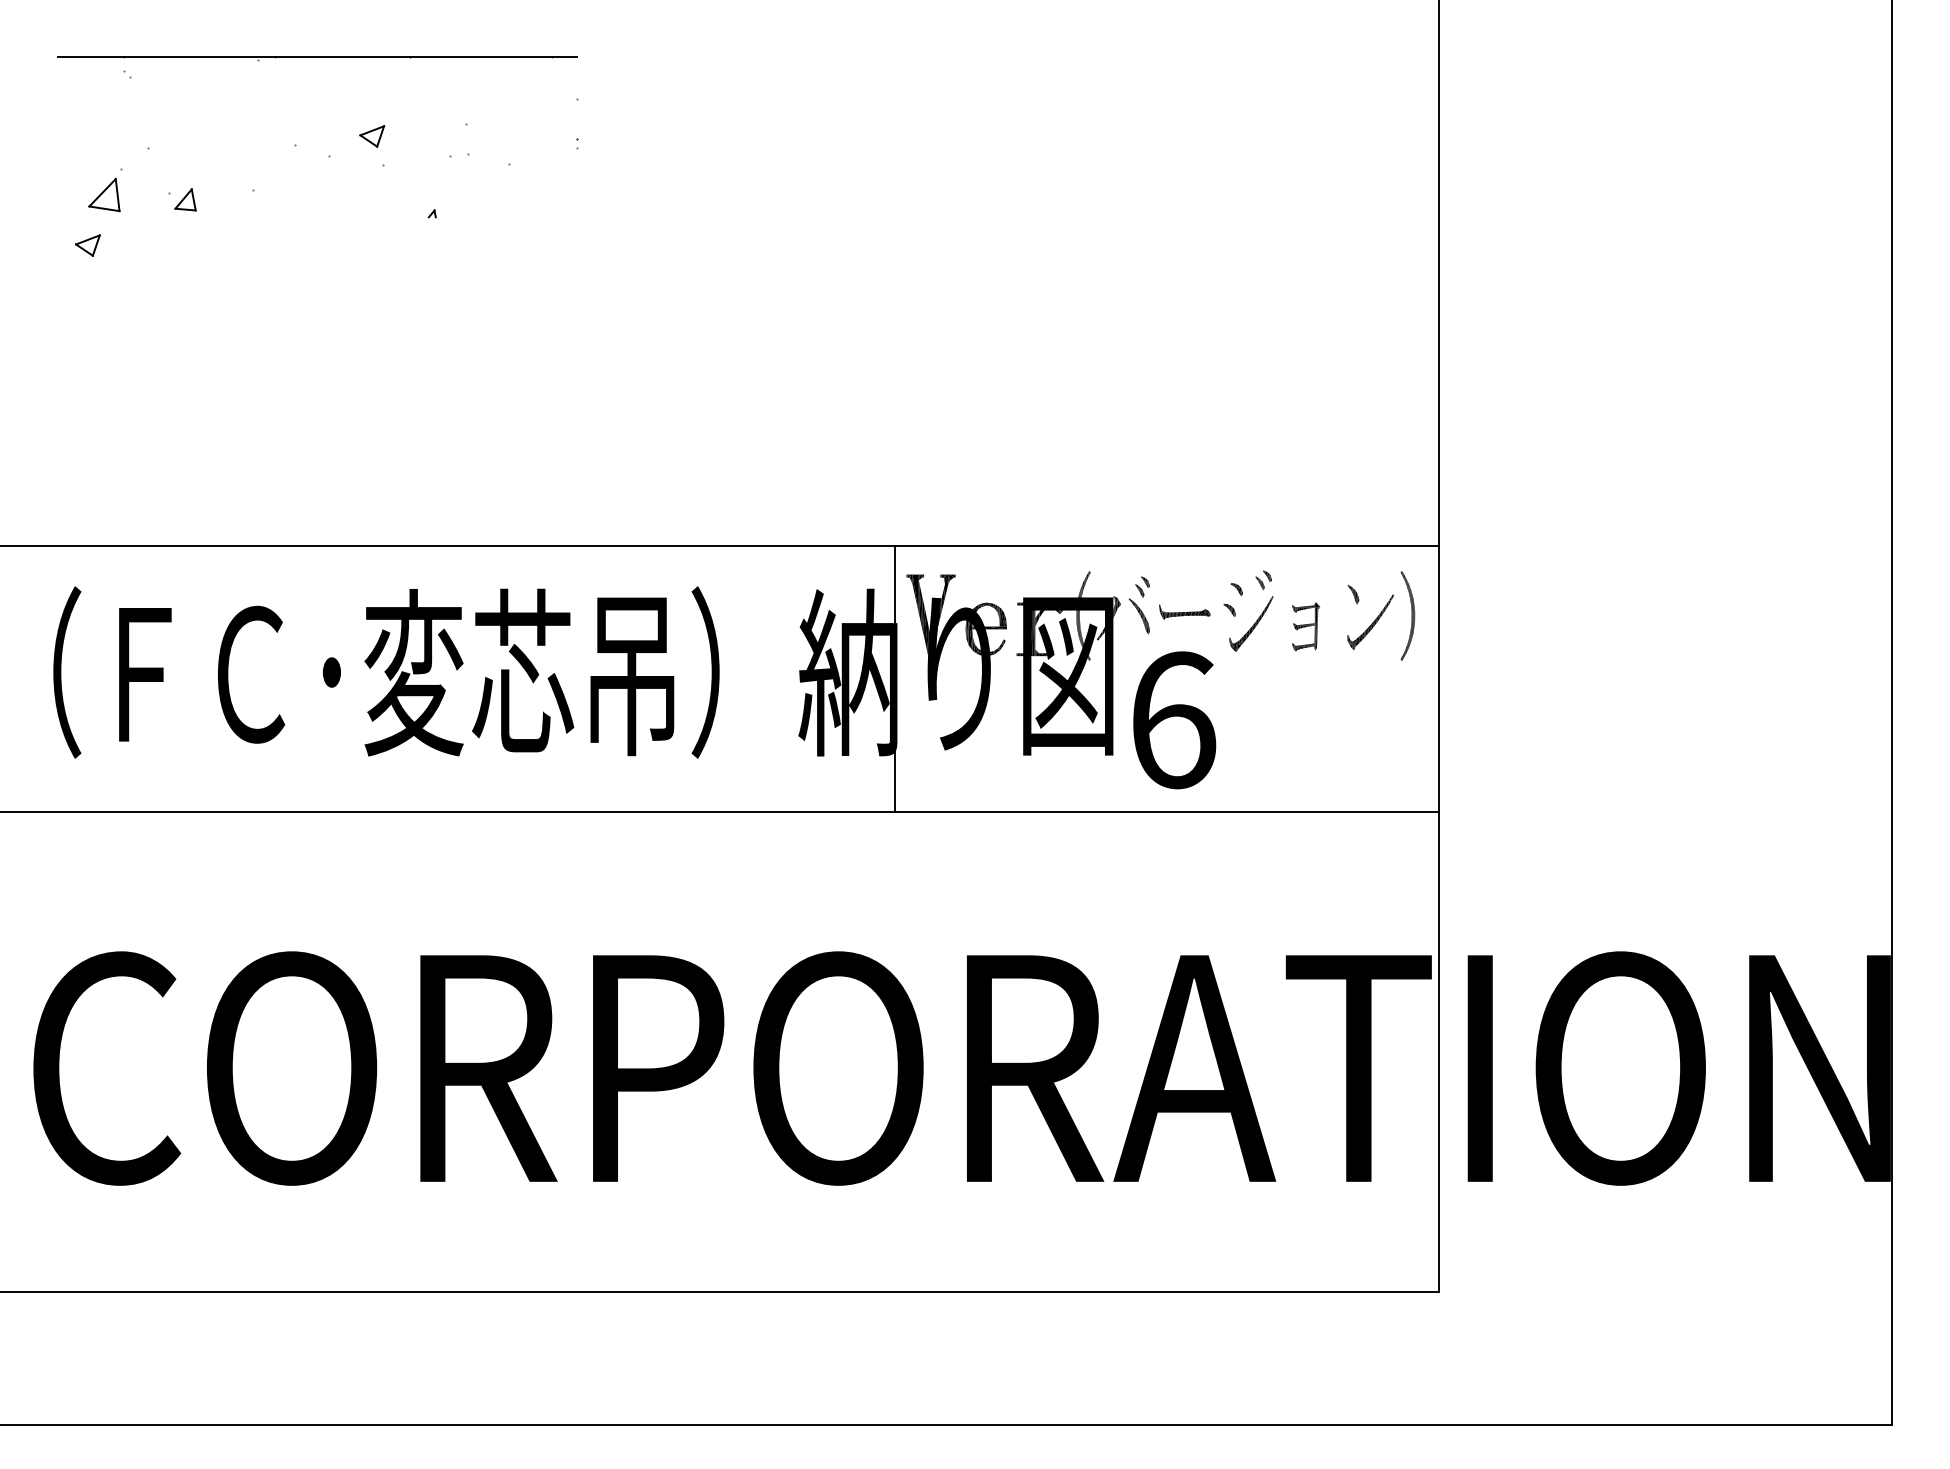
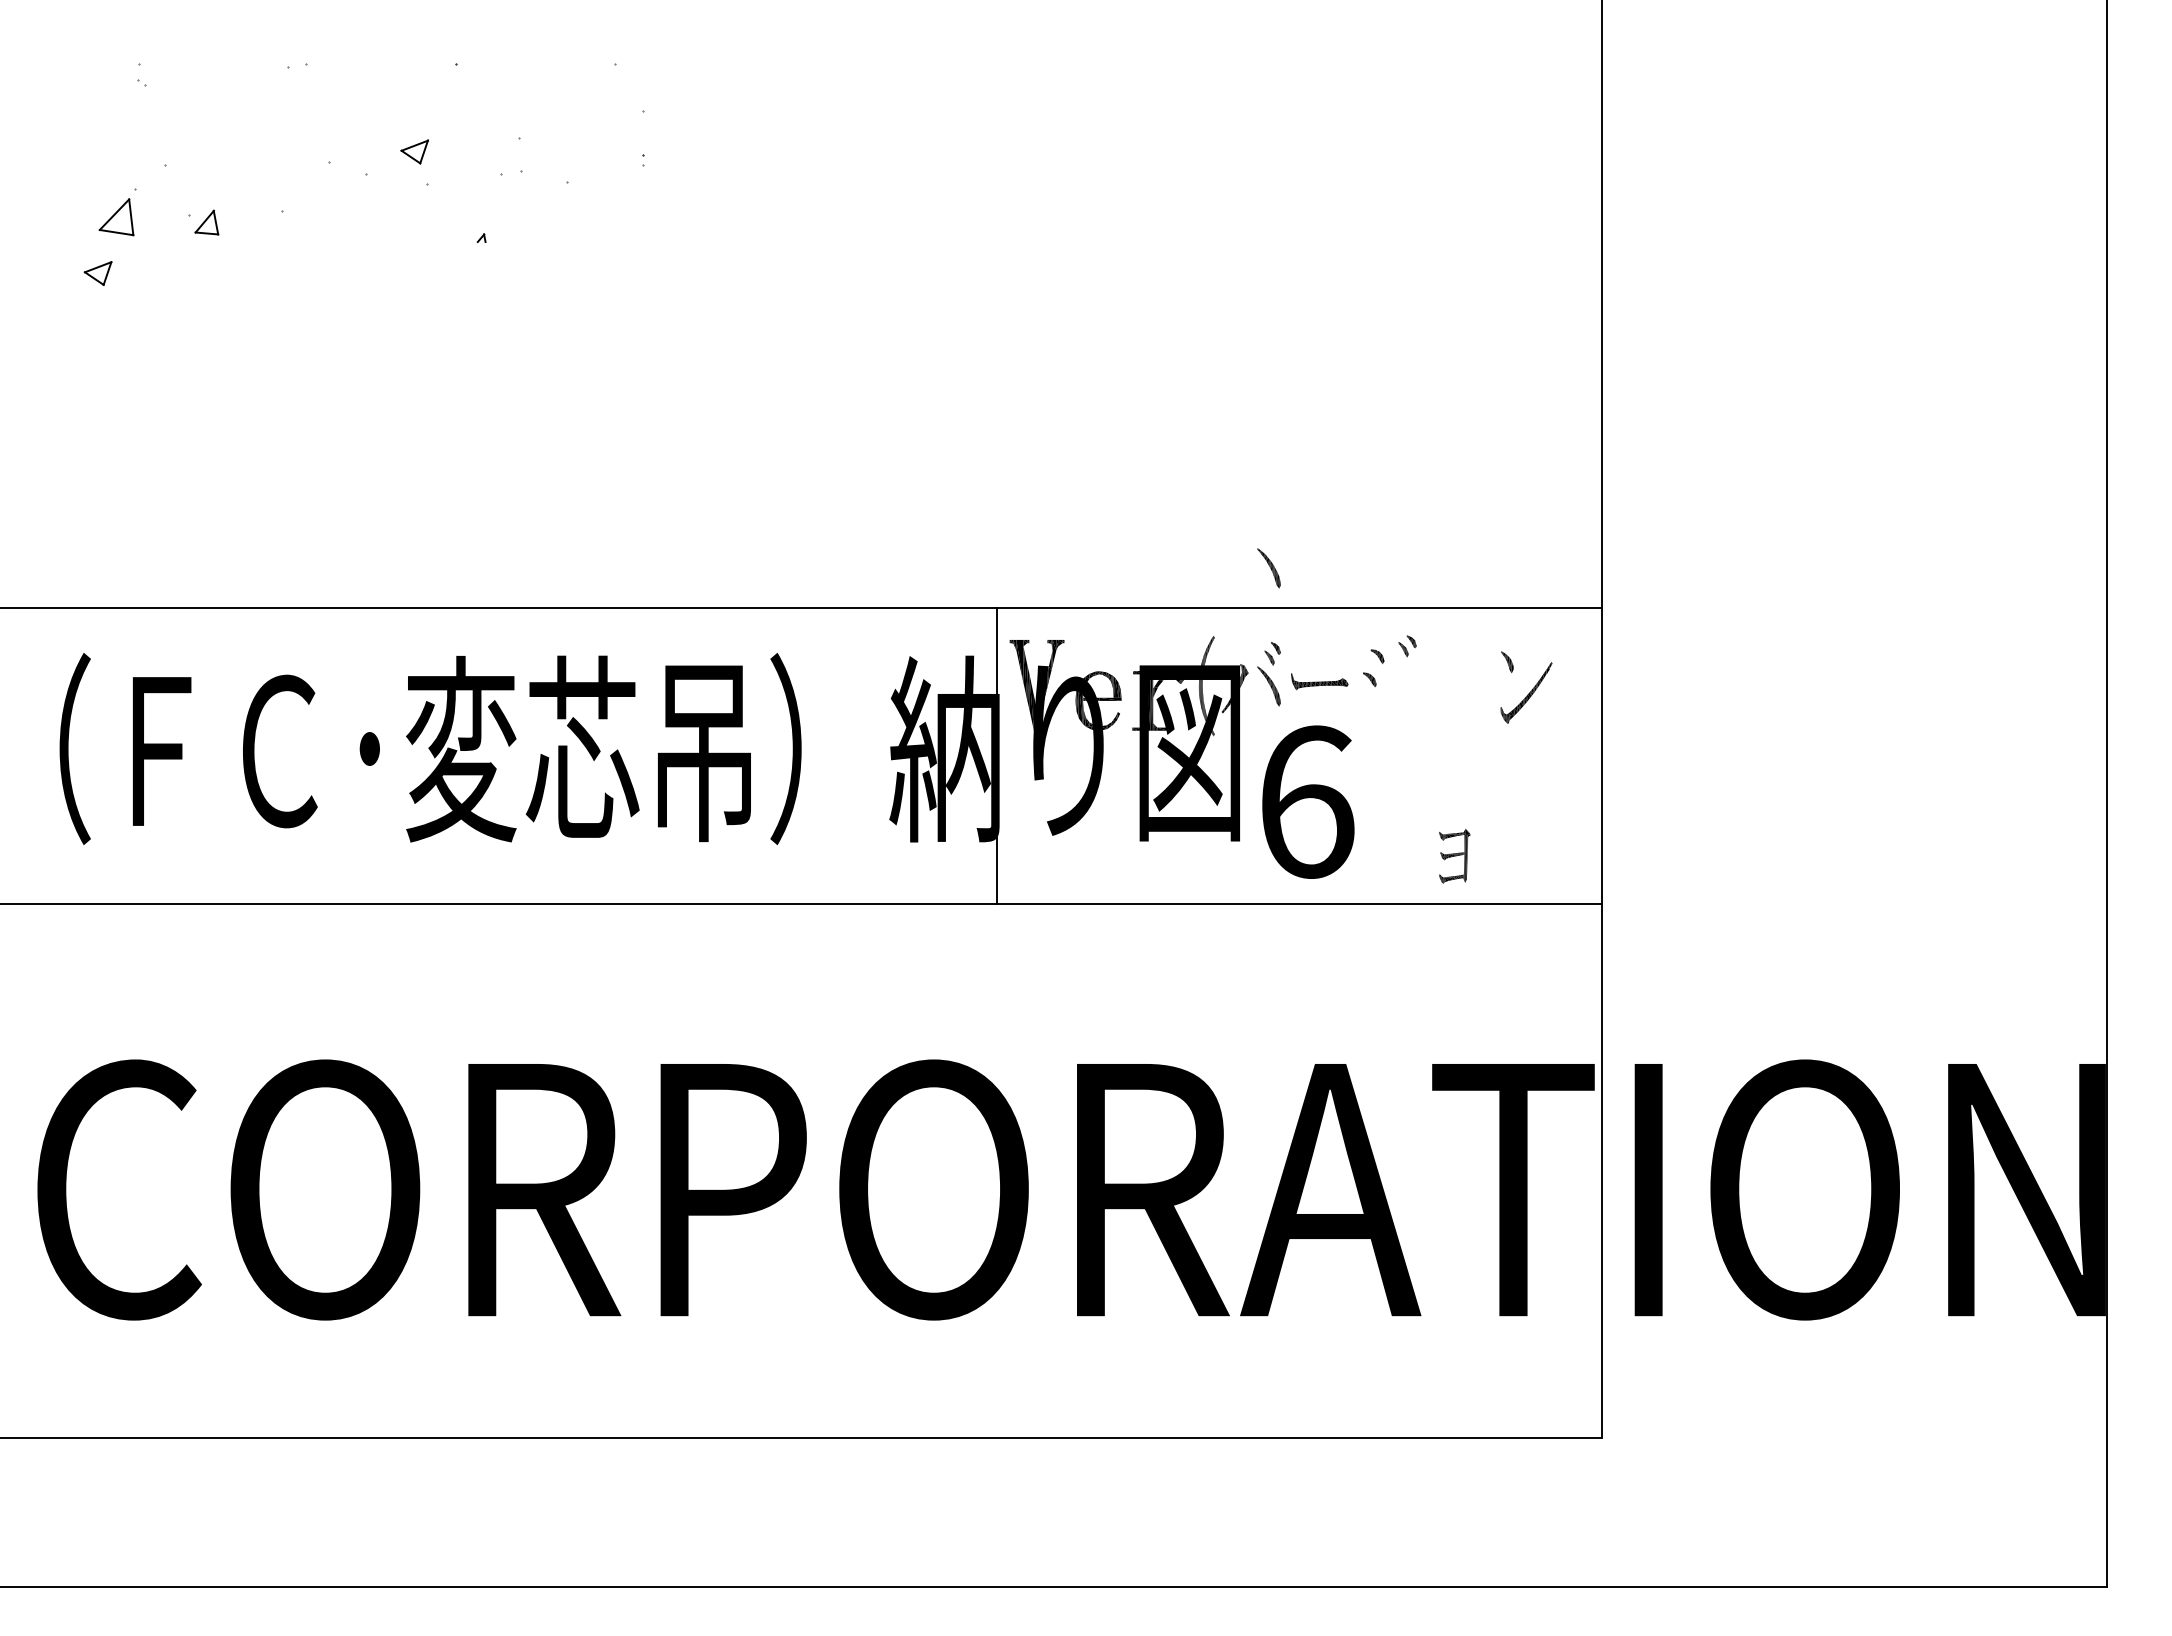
line: (317, 57) -> (353, 64), removed
part: (1138, 510) -> (1268, 568), added
part: (1407, 615) -> (1567, 685), removed
part: (1251, 623) -> (1393, 694), removed
part: (1306, 626) -> (1455, 855), moved

